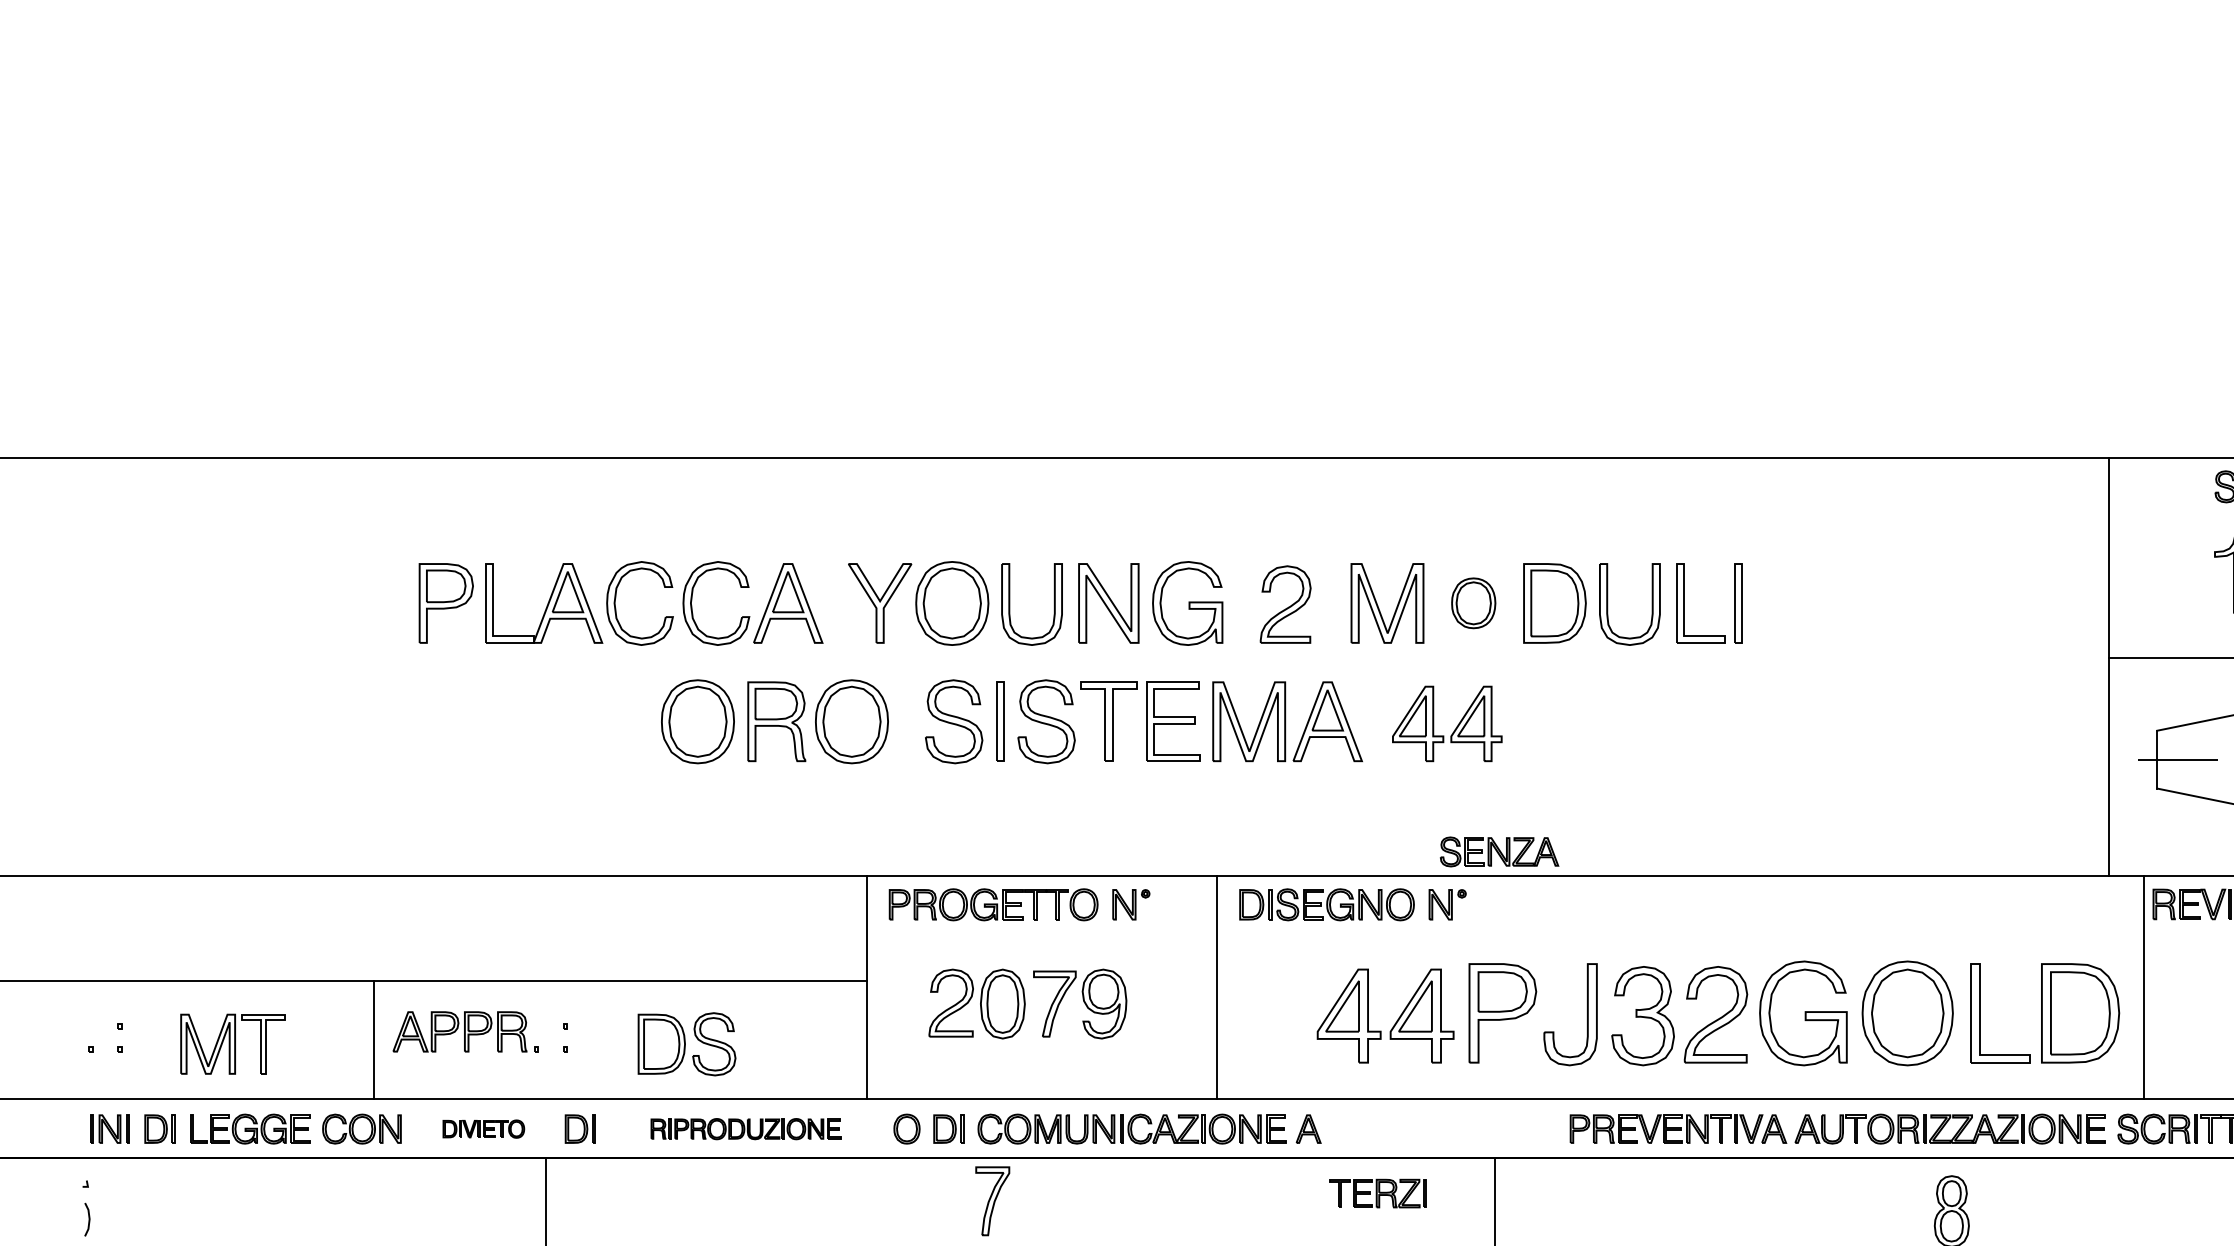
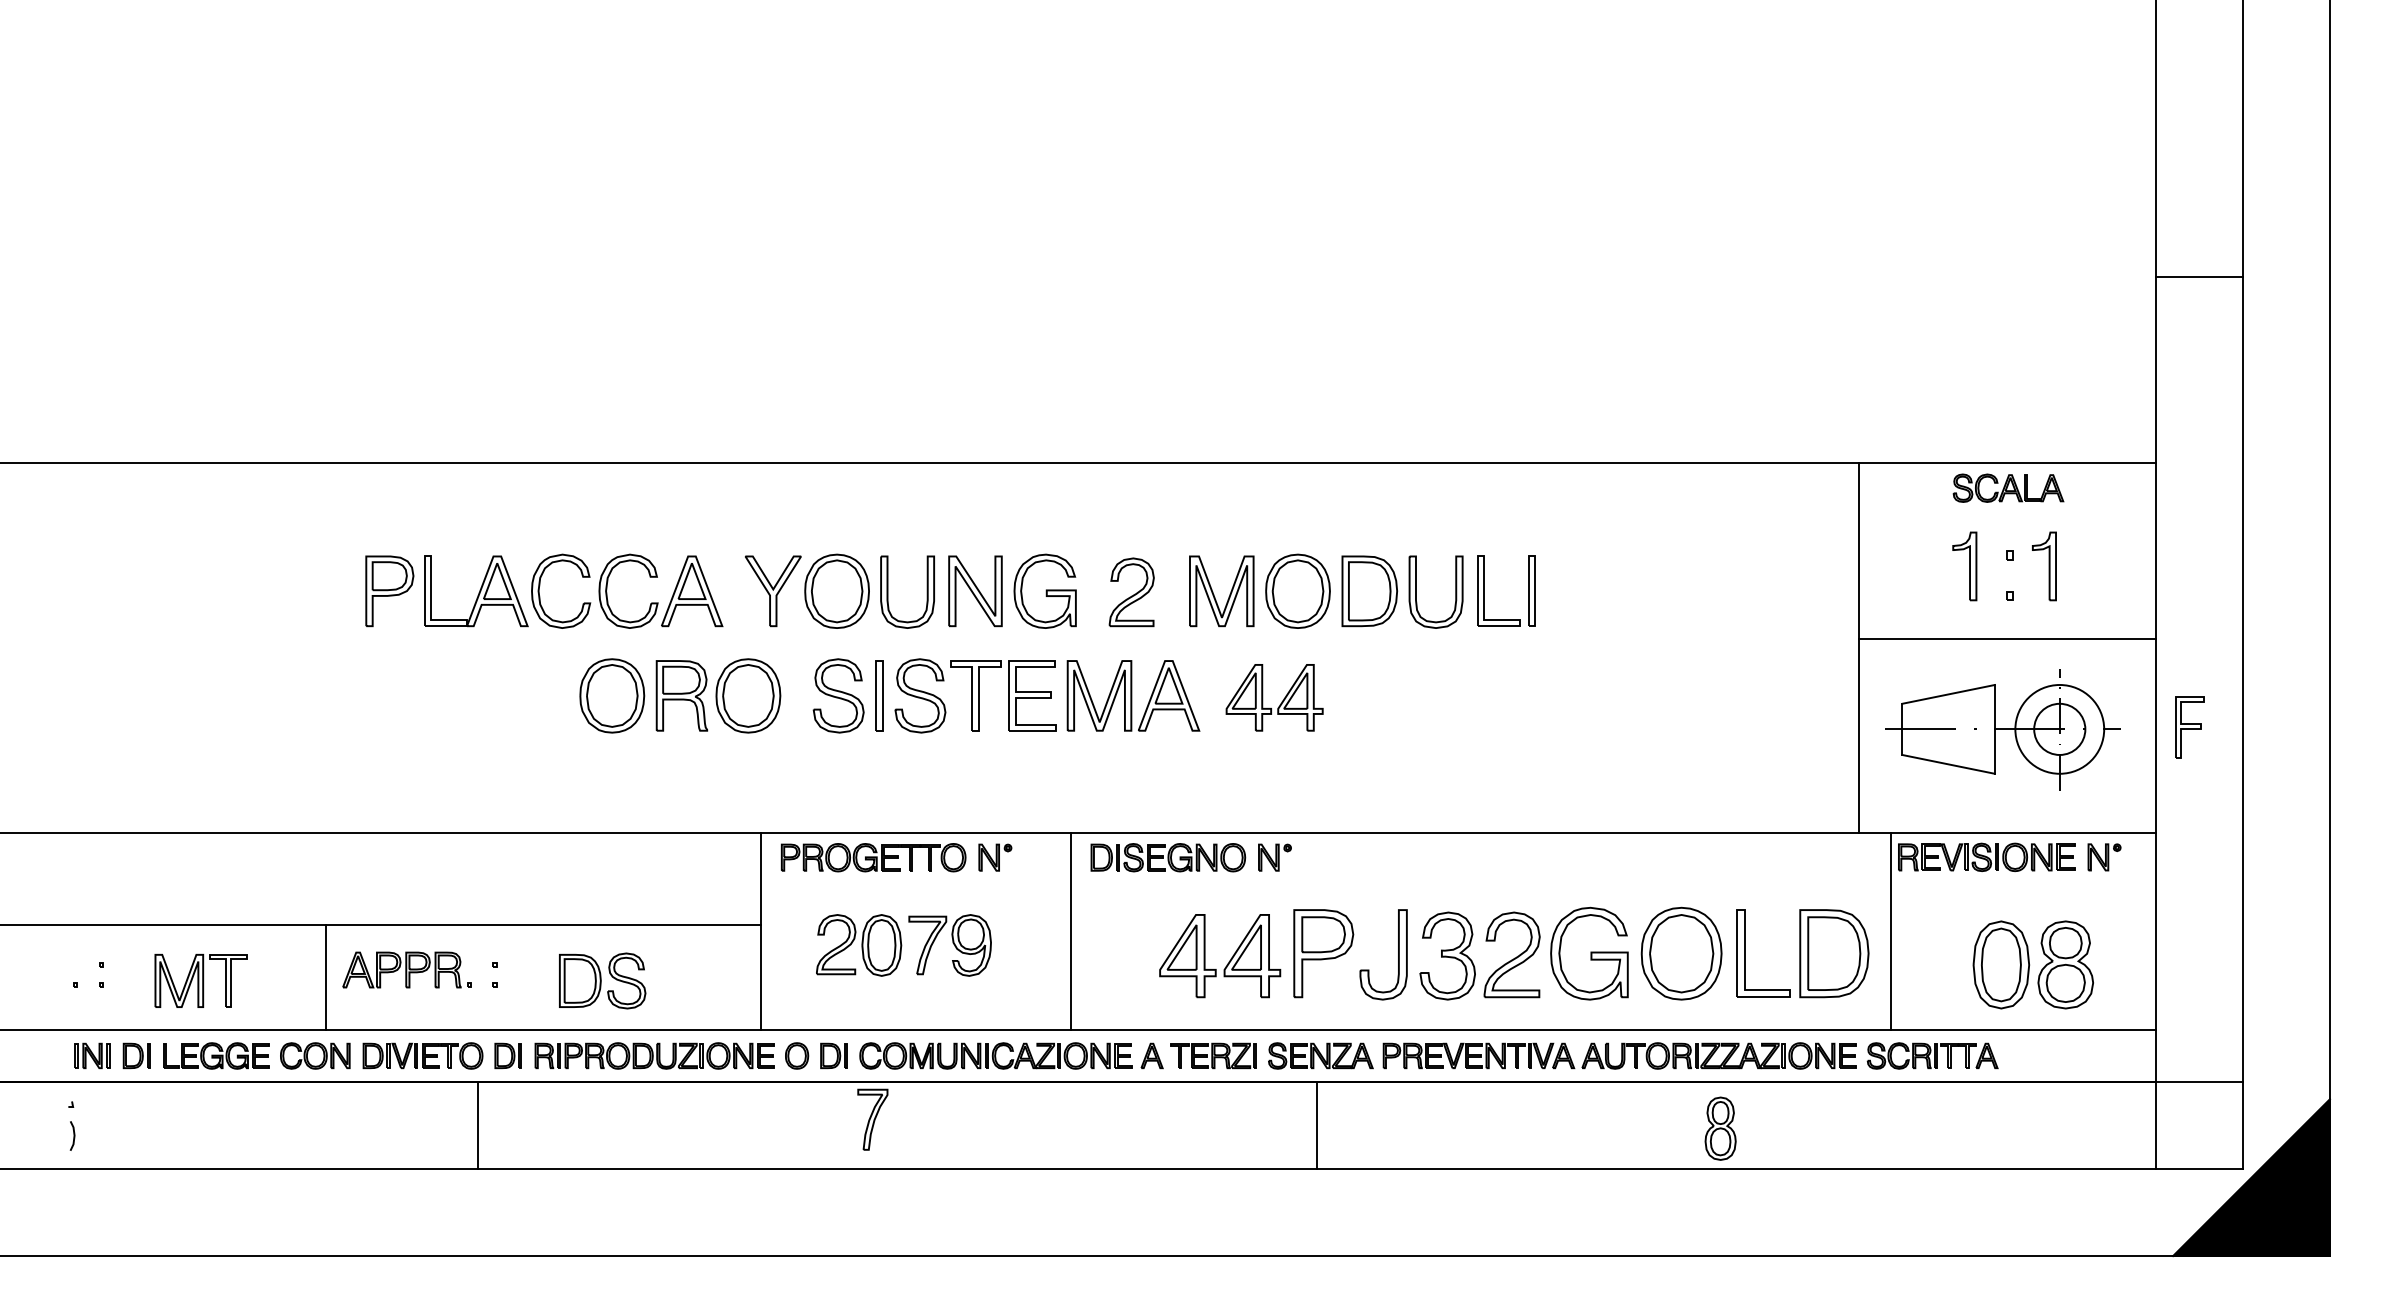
part: (1473, 602) -> (1297, 590), size x1.67
part: (1499, 851) -> (1320, 1055), moved
part: (483, 1128) -> (422, 1055), size x1.67
part: (745, 1128) -> (654, 1055), size x1.43
part: (1378, 1193) -> (1213, 1055), moved

